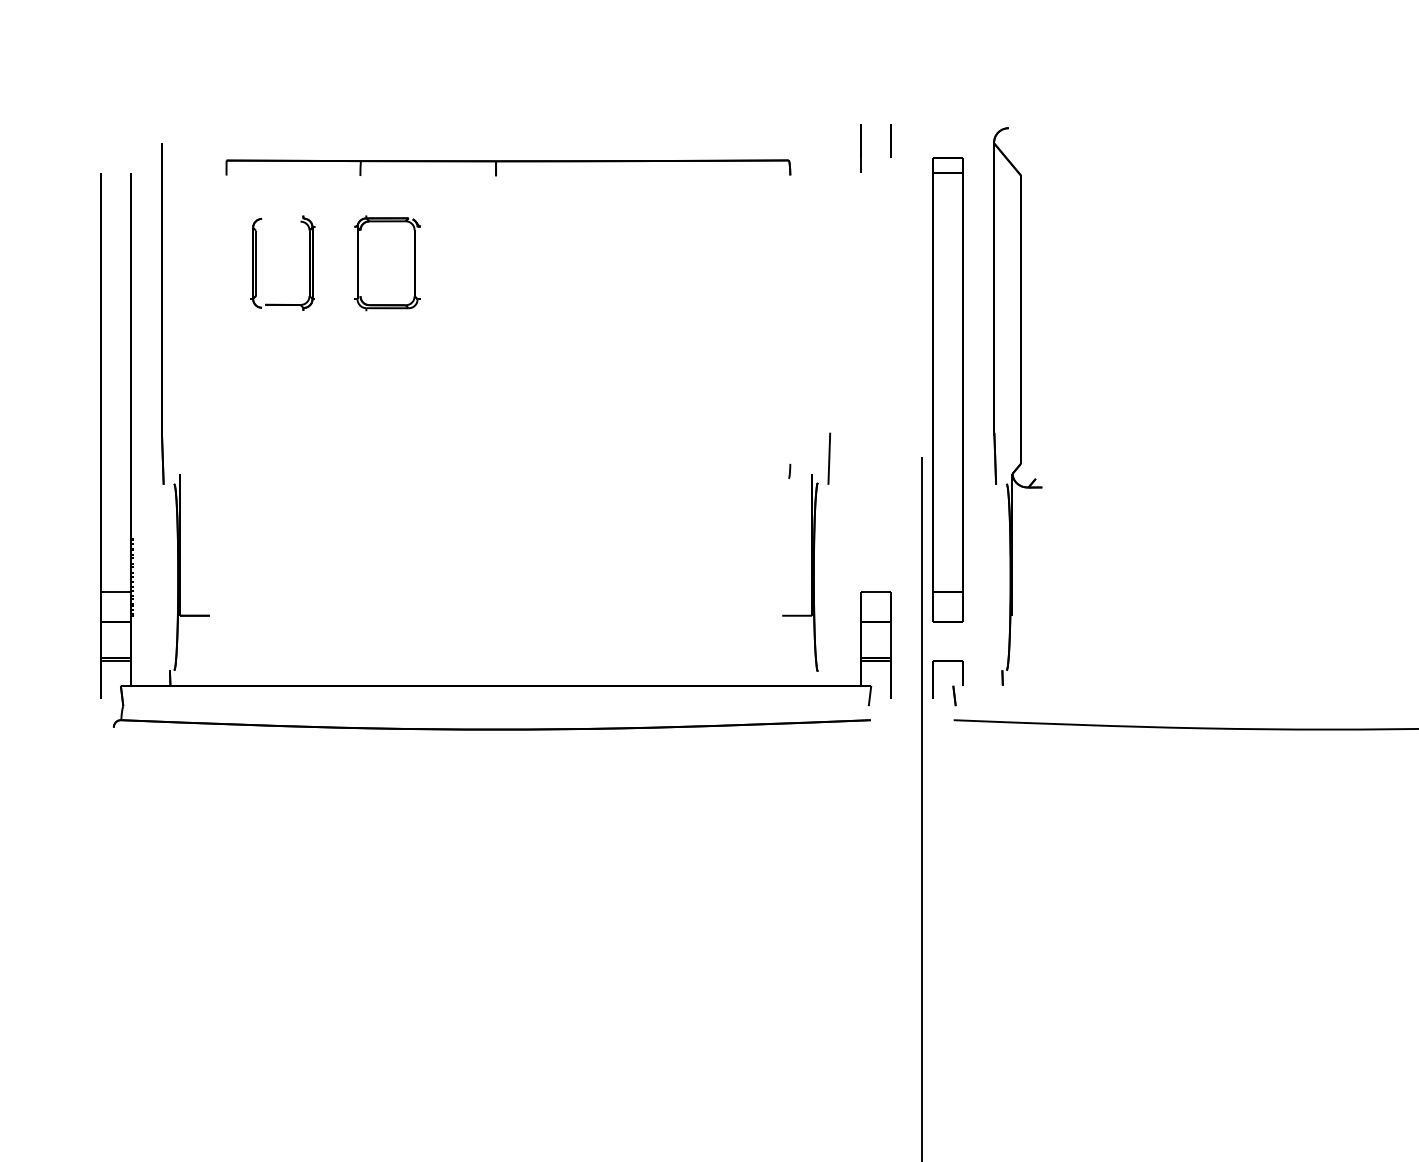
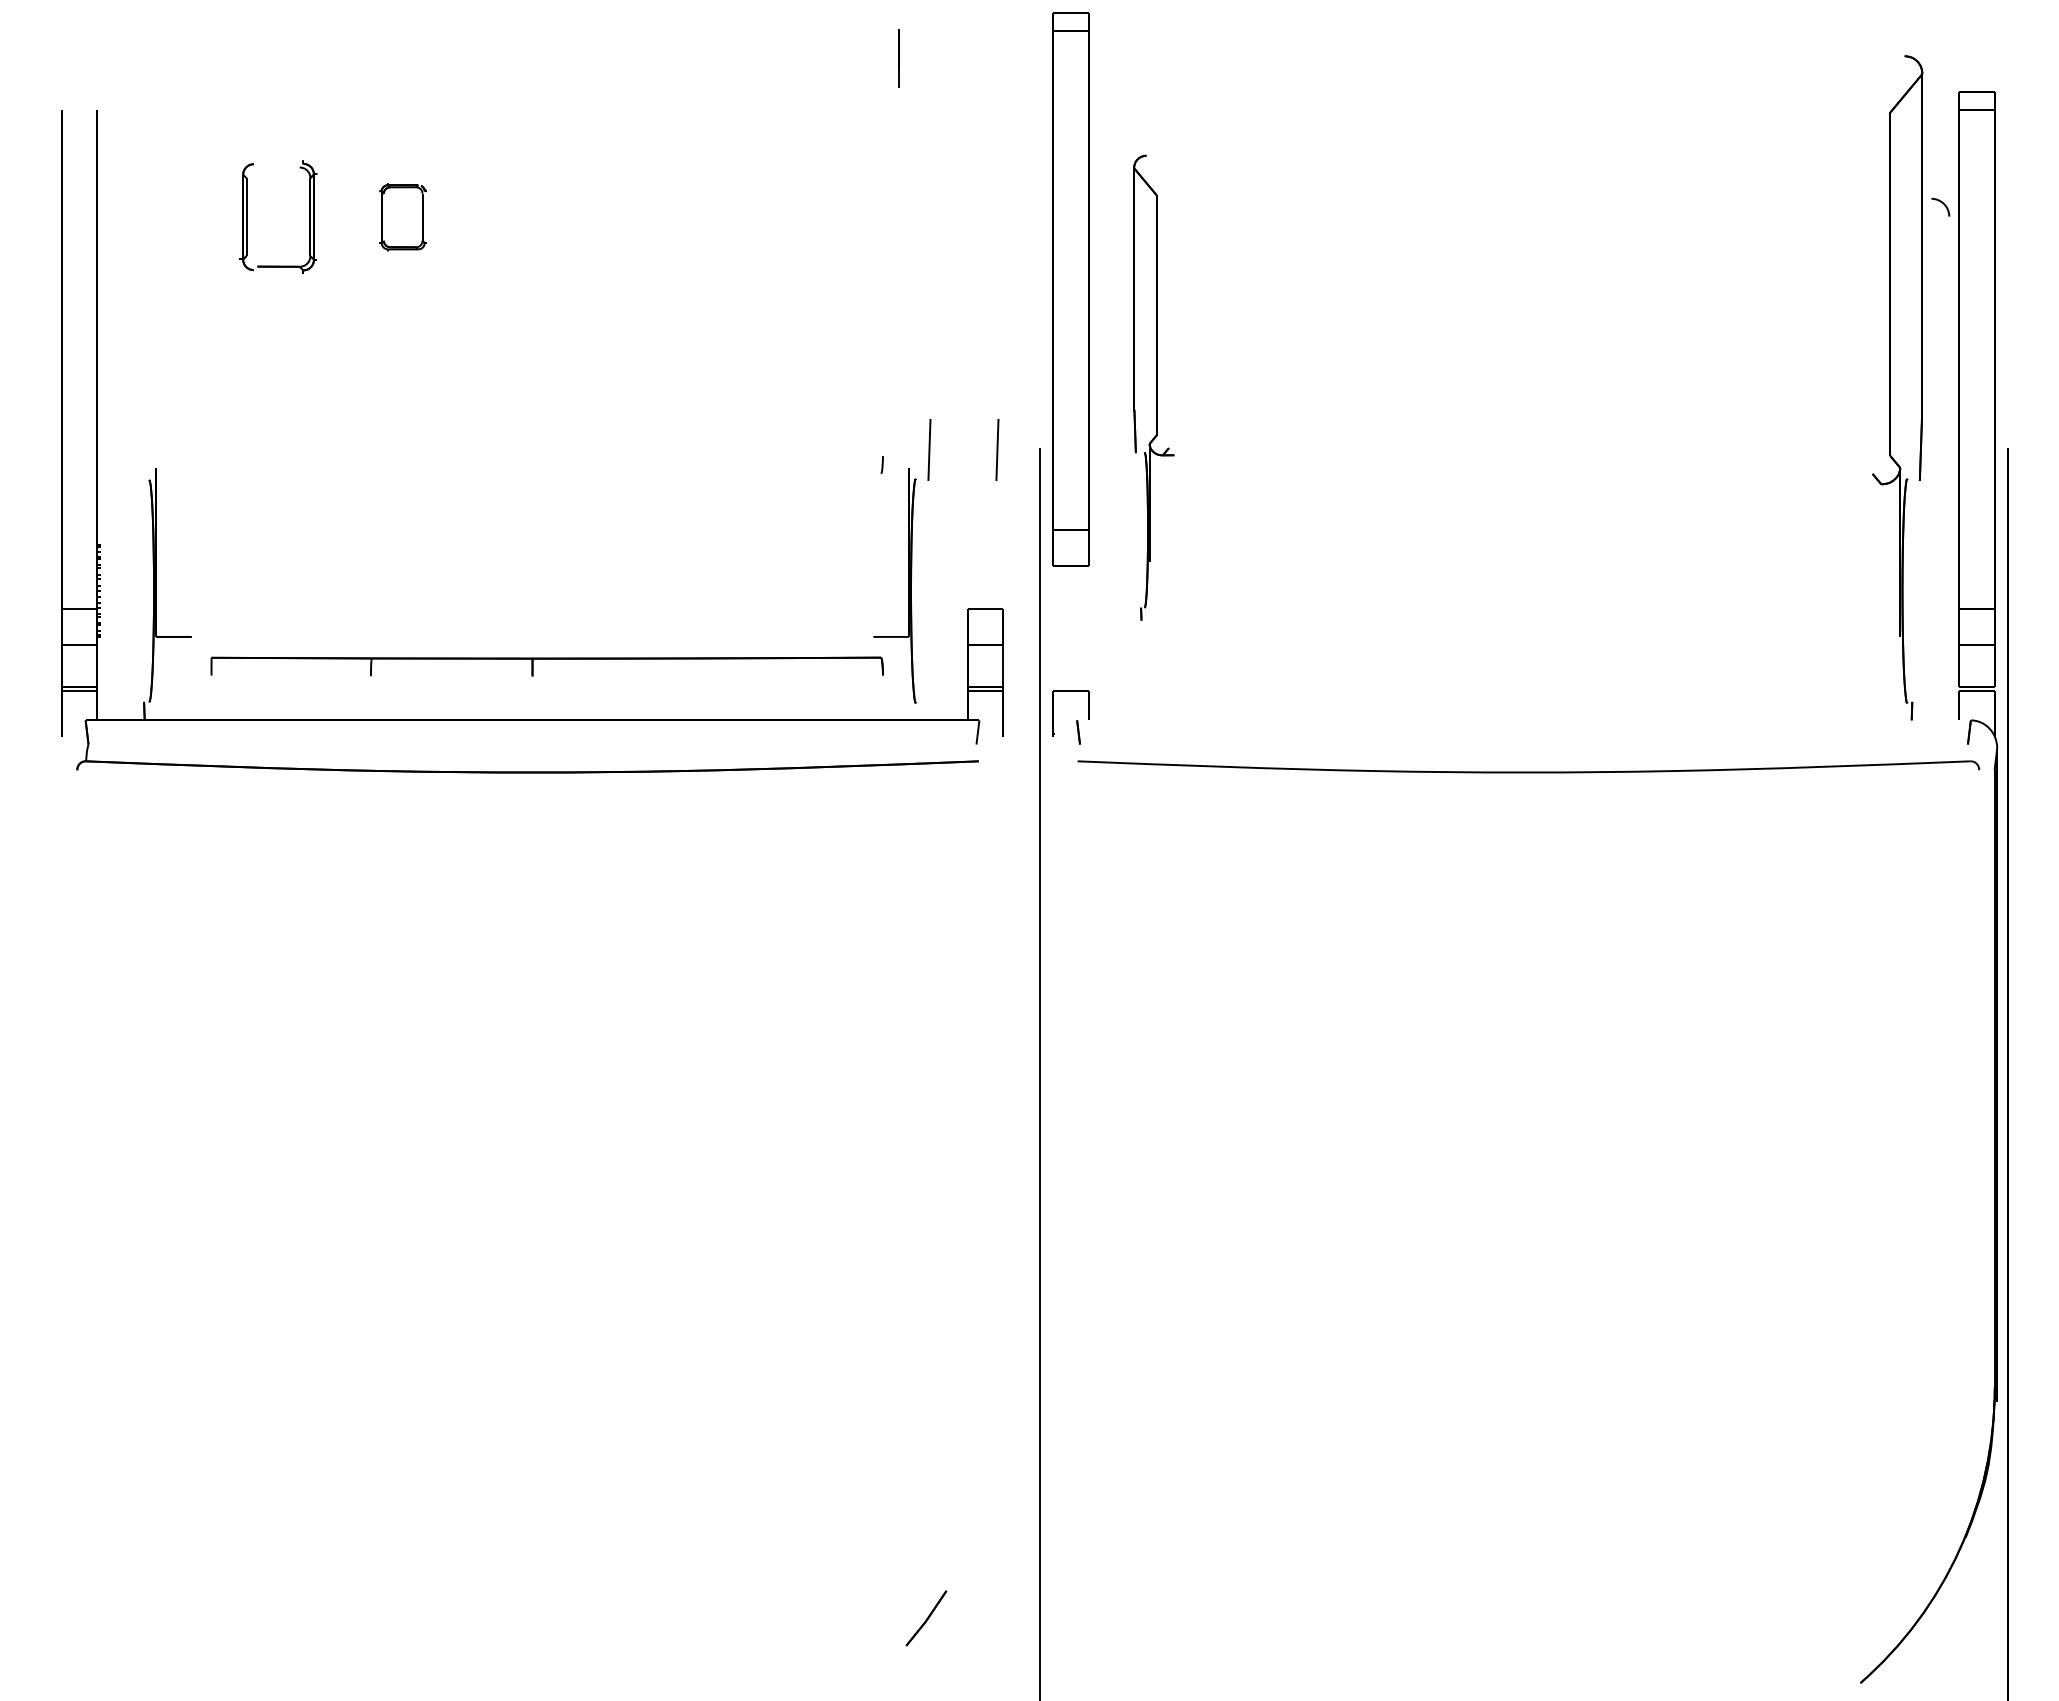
line: (890, 141) -> (1002, 71), removed
line: (861, 148) -> (898, 58), moved
part: (507, 162) -> (546, 659), moved
part: (386, 263) -> (402, 217), size x0.6
part: (162, 313) -> (135, 277), removed
part: (947, 390) -> (1070, 289), moved
part: (1017, 406) -> (1153, 387), size x0.7
line: (886, 458) -> (997, 449), added

